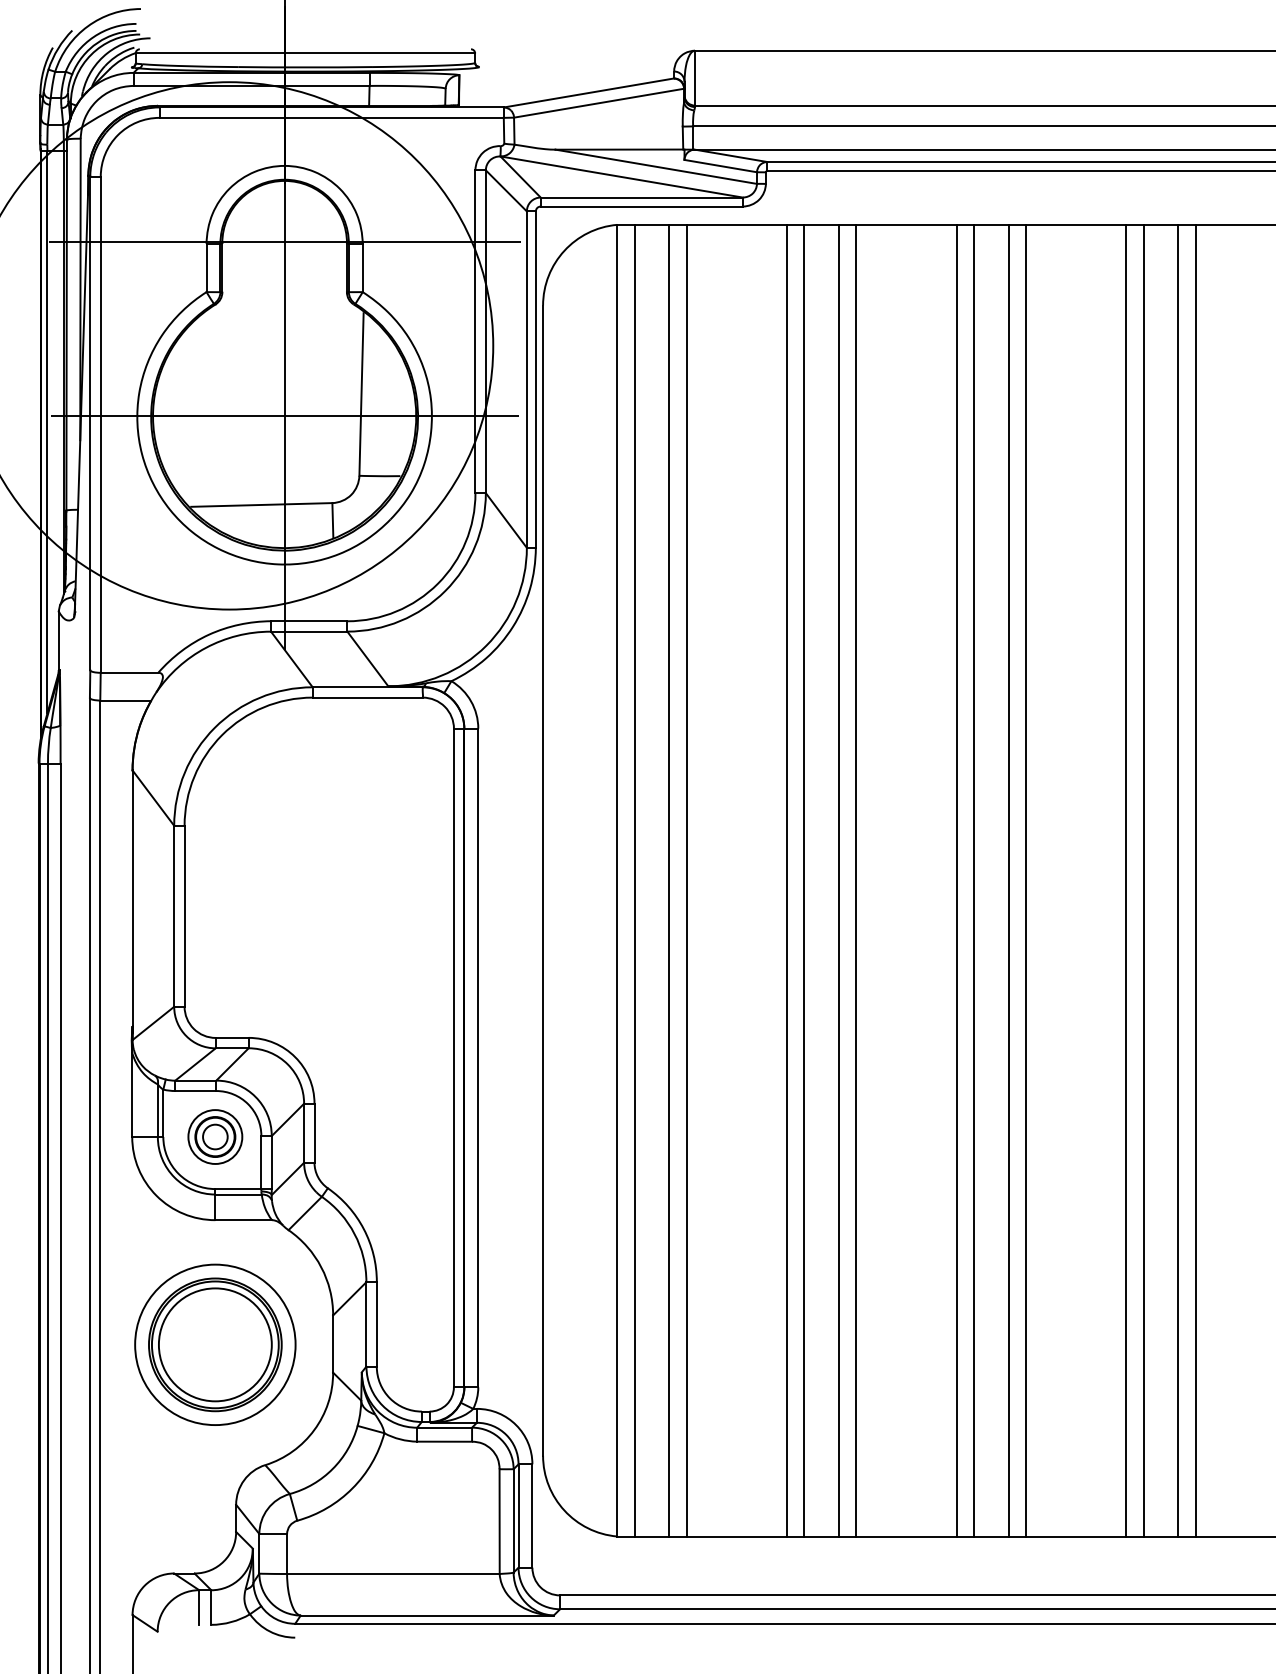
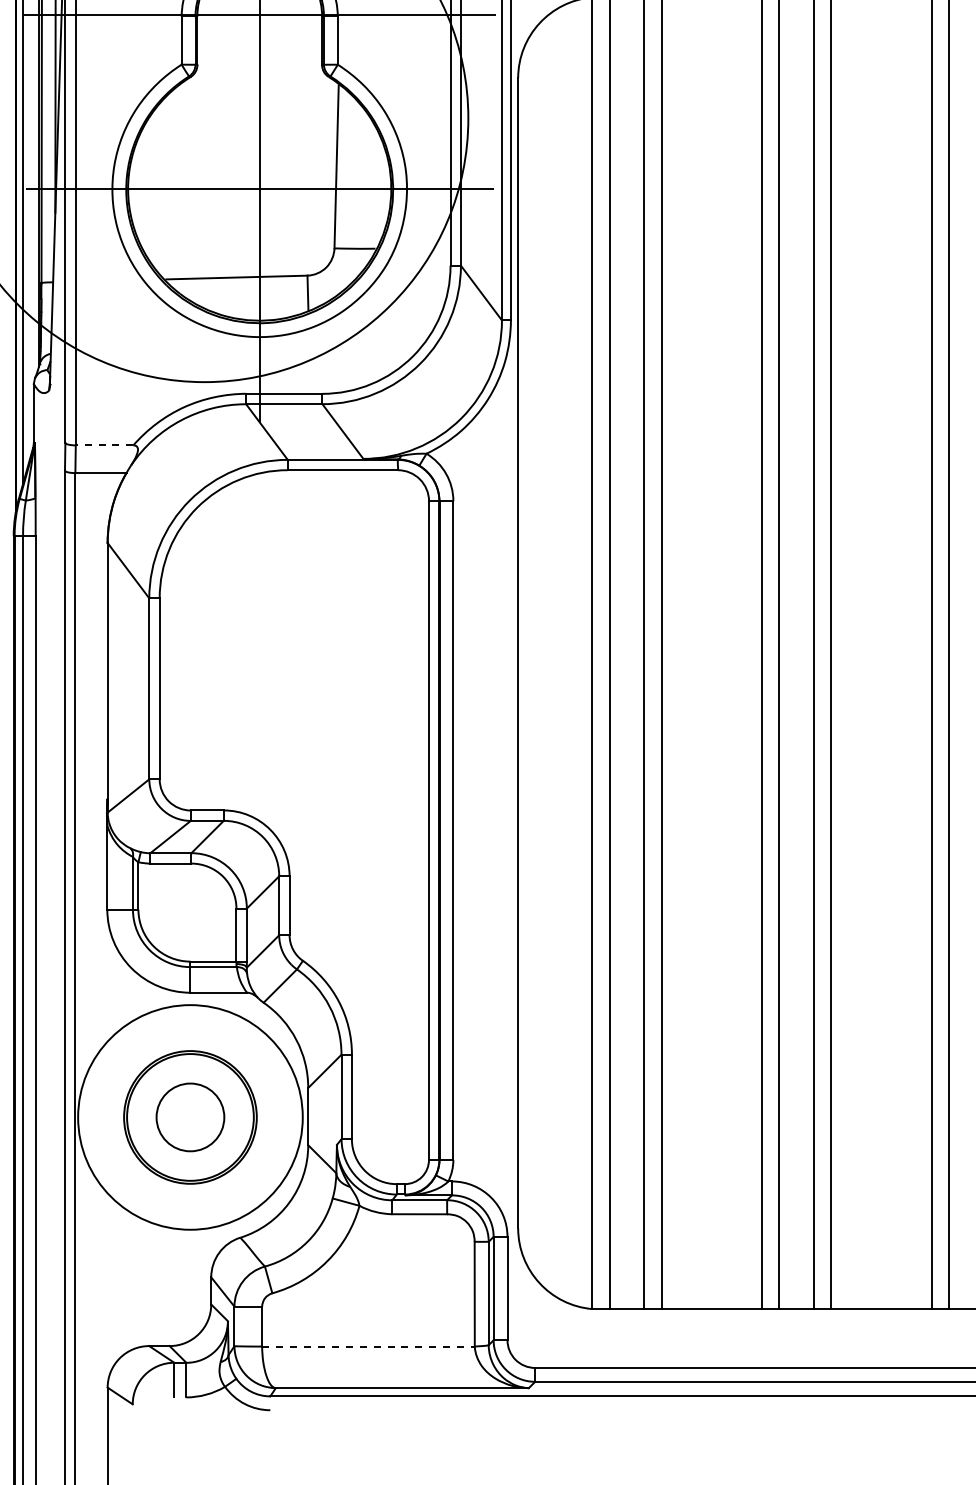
line: (129, 672) -> (104, 445), solid -> dashed
part: (215, 1136) -> (190, 909), removed
circle: (214, 1344) -> (189, 1117), size x0.6
circle: (215, 1344) -> (190, 1117), size x1.4
line: (393, 1573) -> (368, 1346), solid -> dashed

